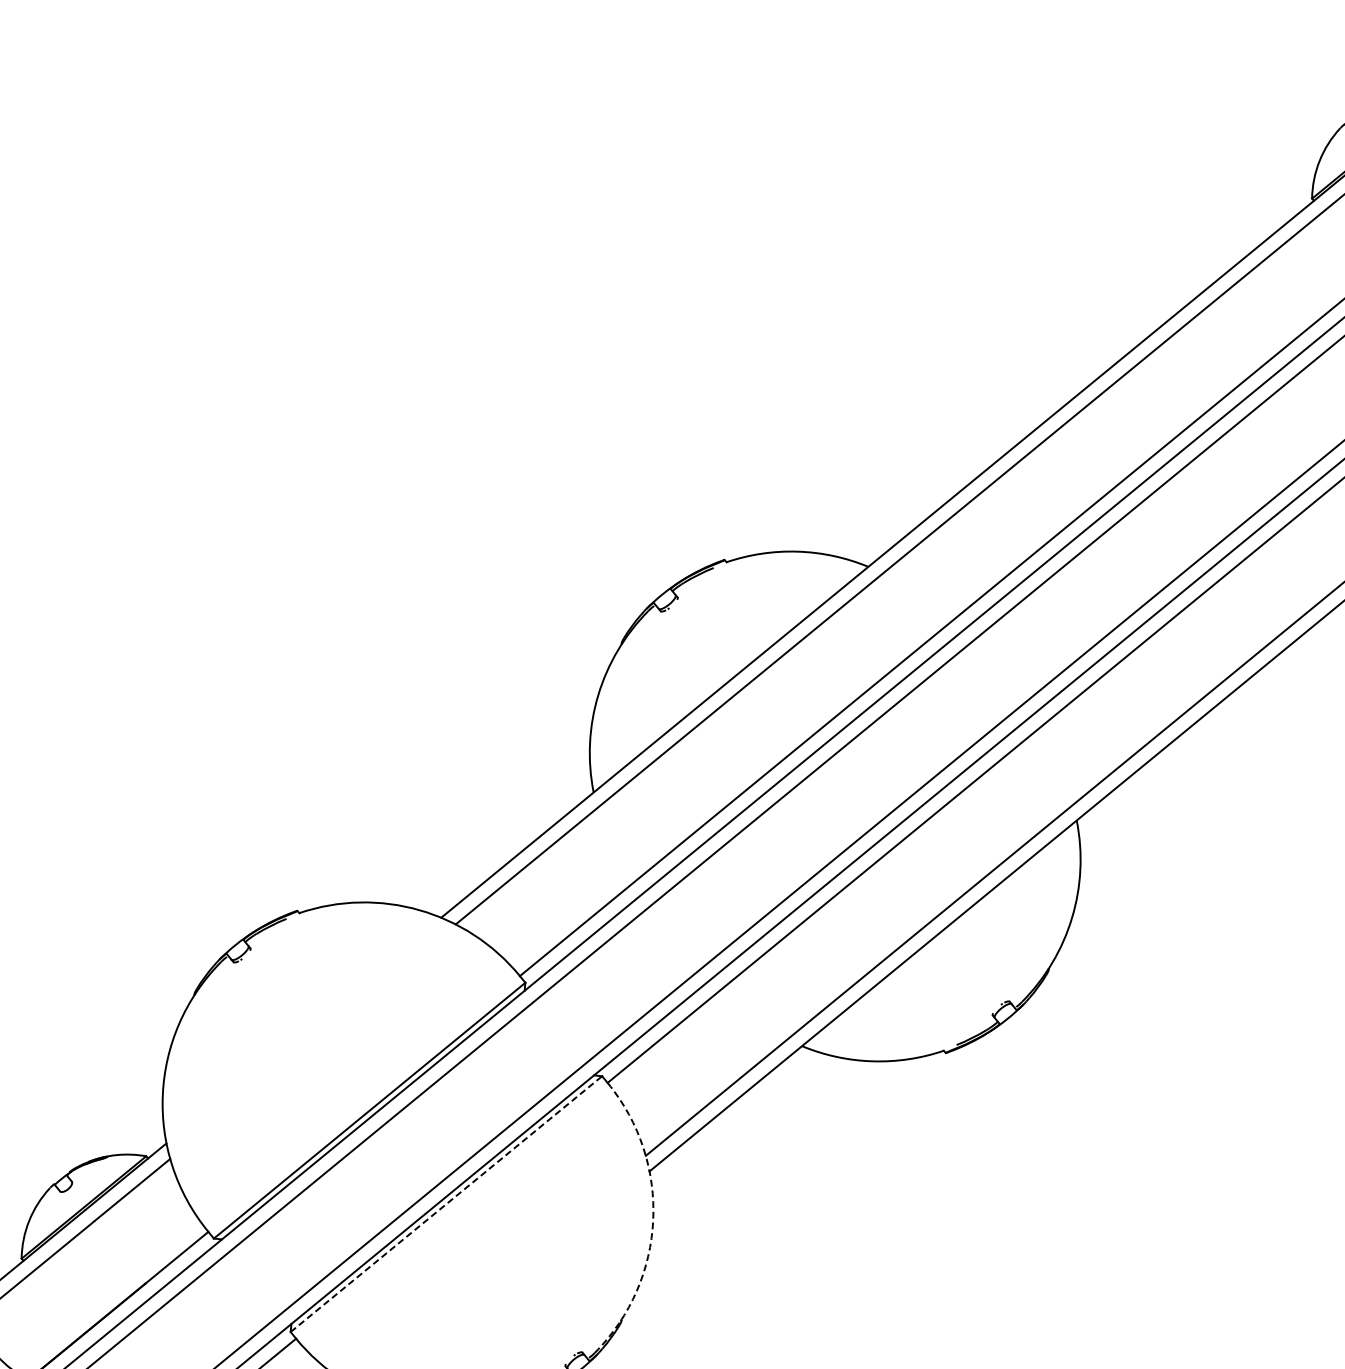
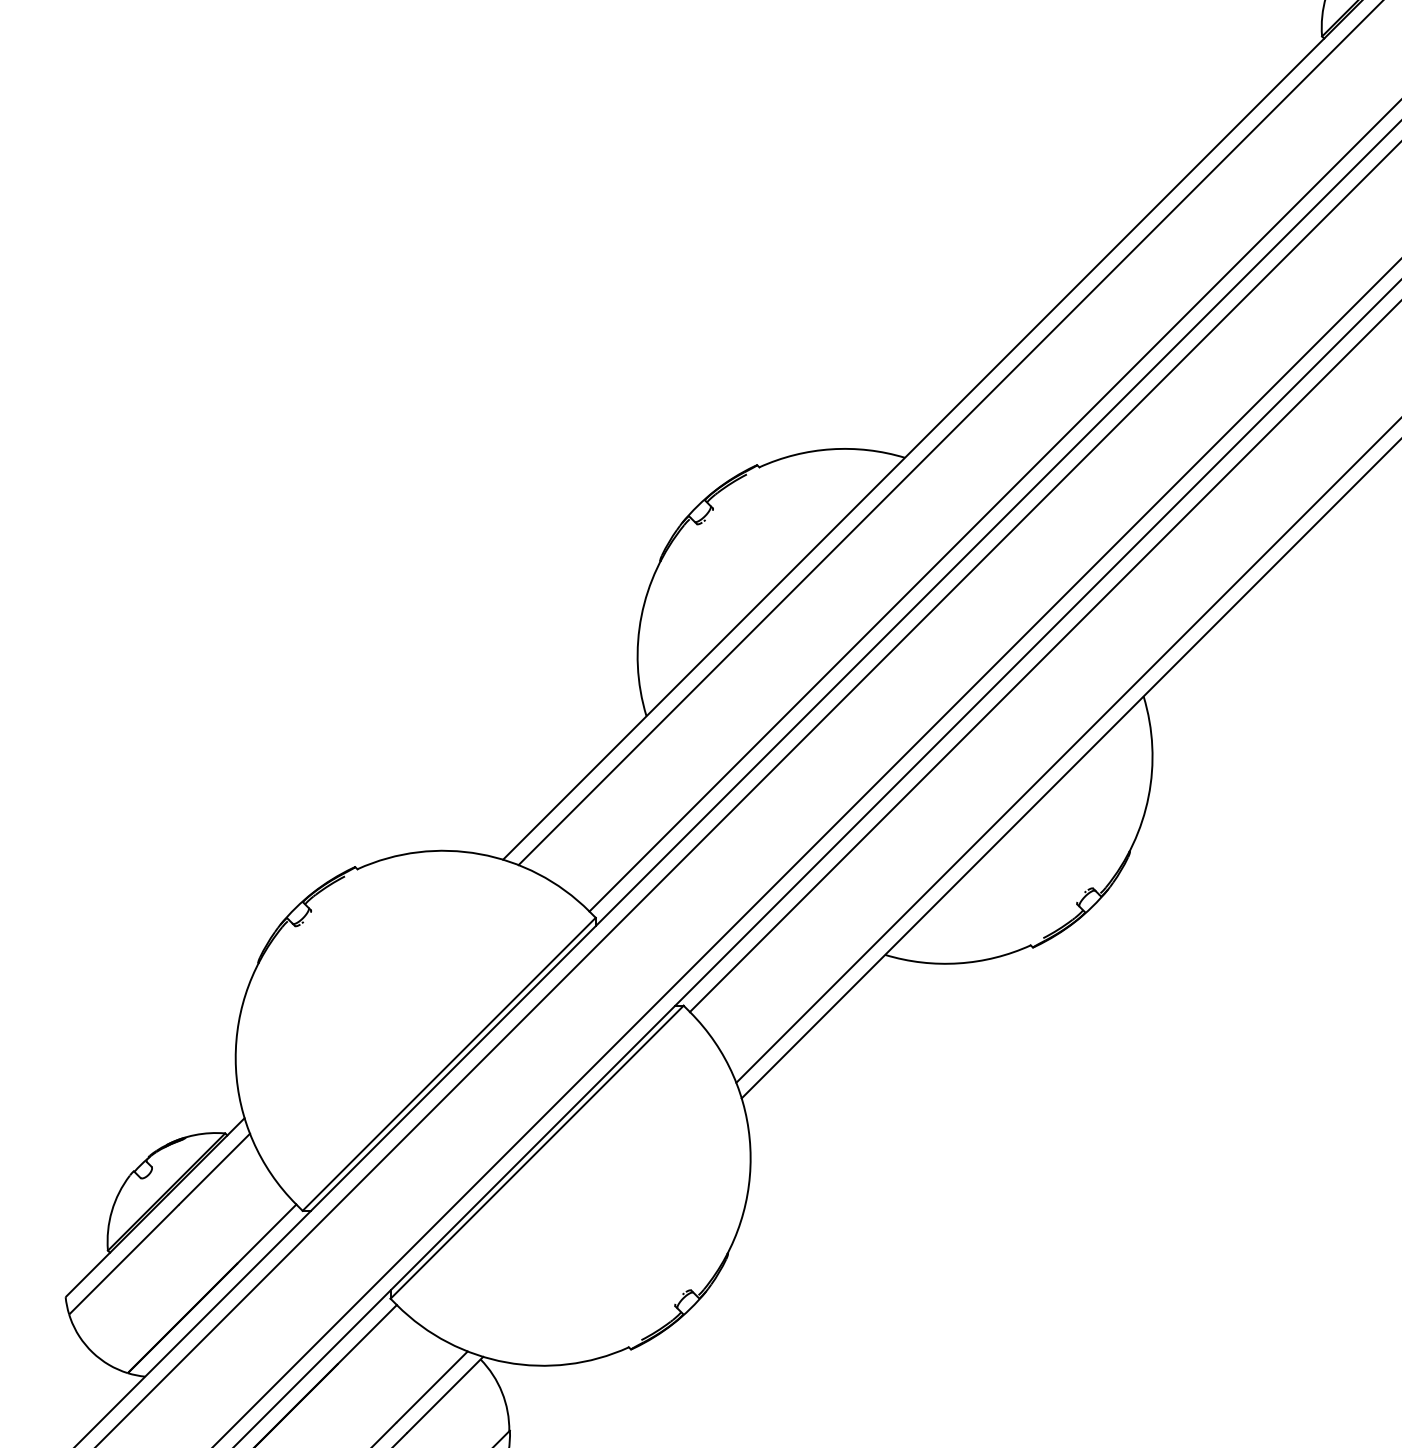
line: (446, 1203) -> (537, 1151), dashed -> solid
arc: (653, 1220) -> (750, 1148), dashed -> solid

